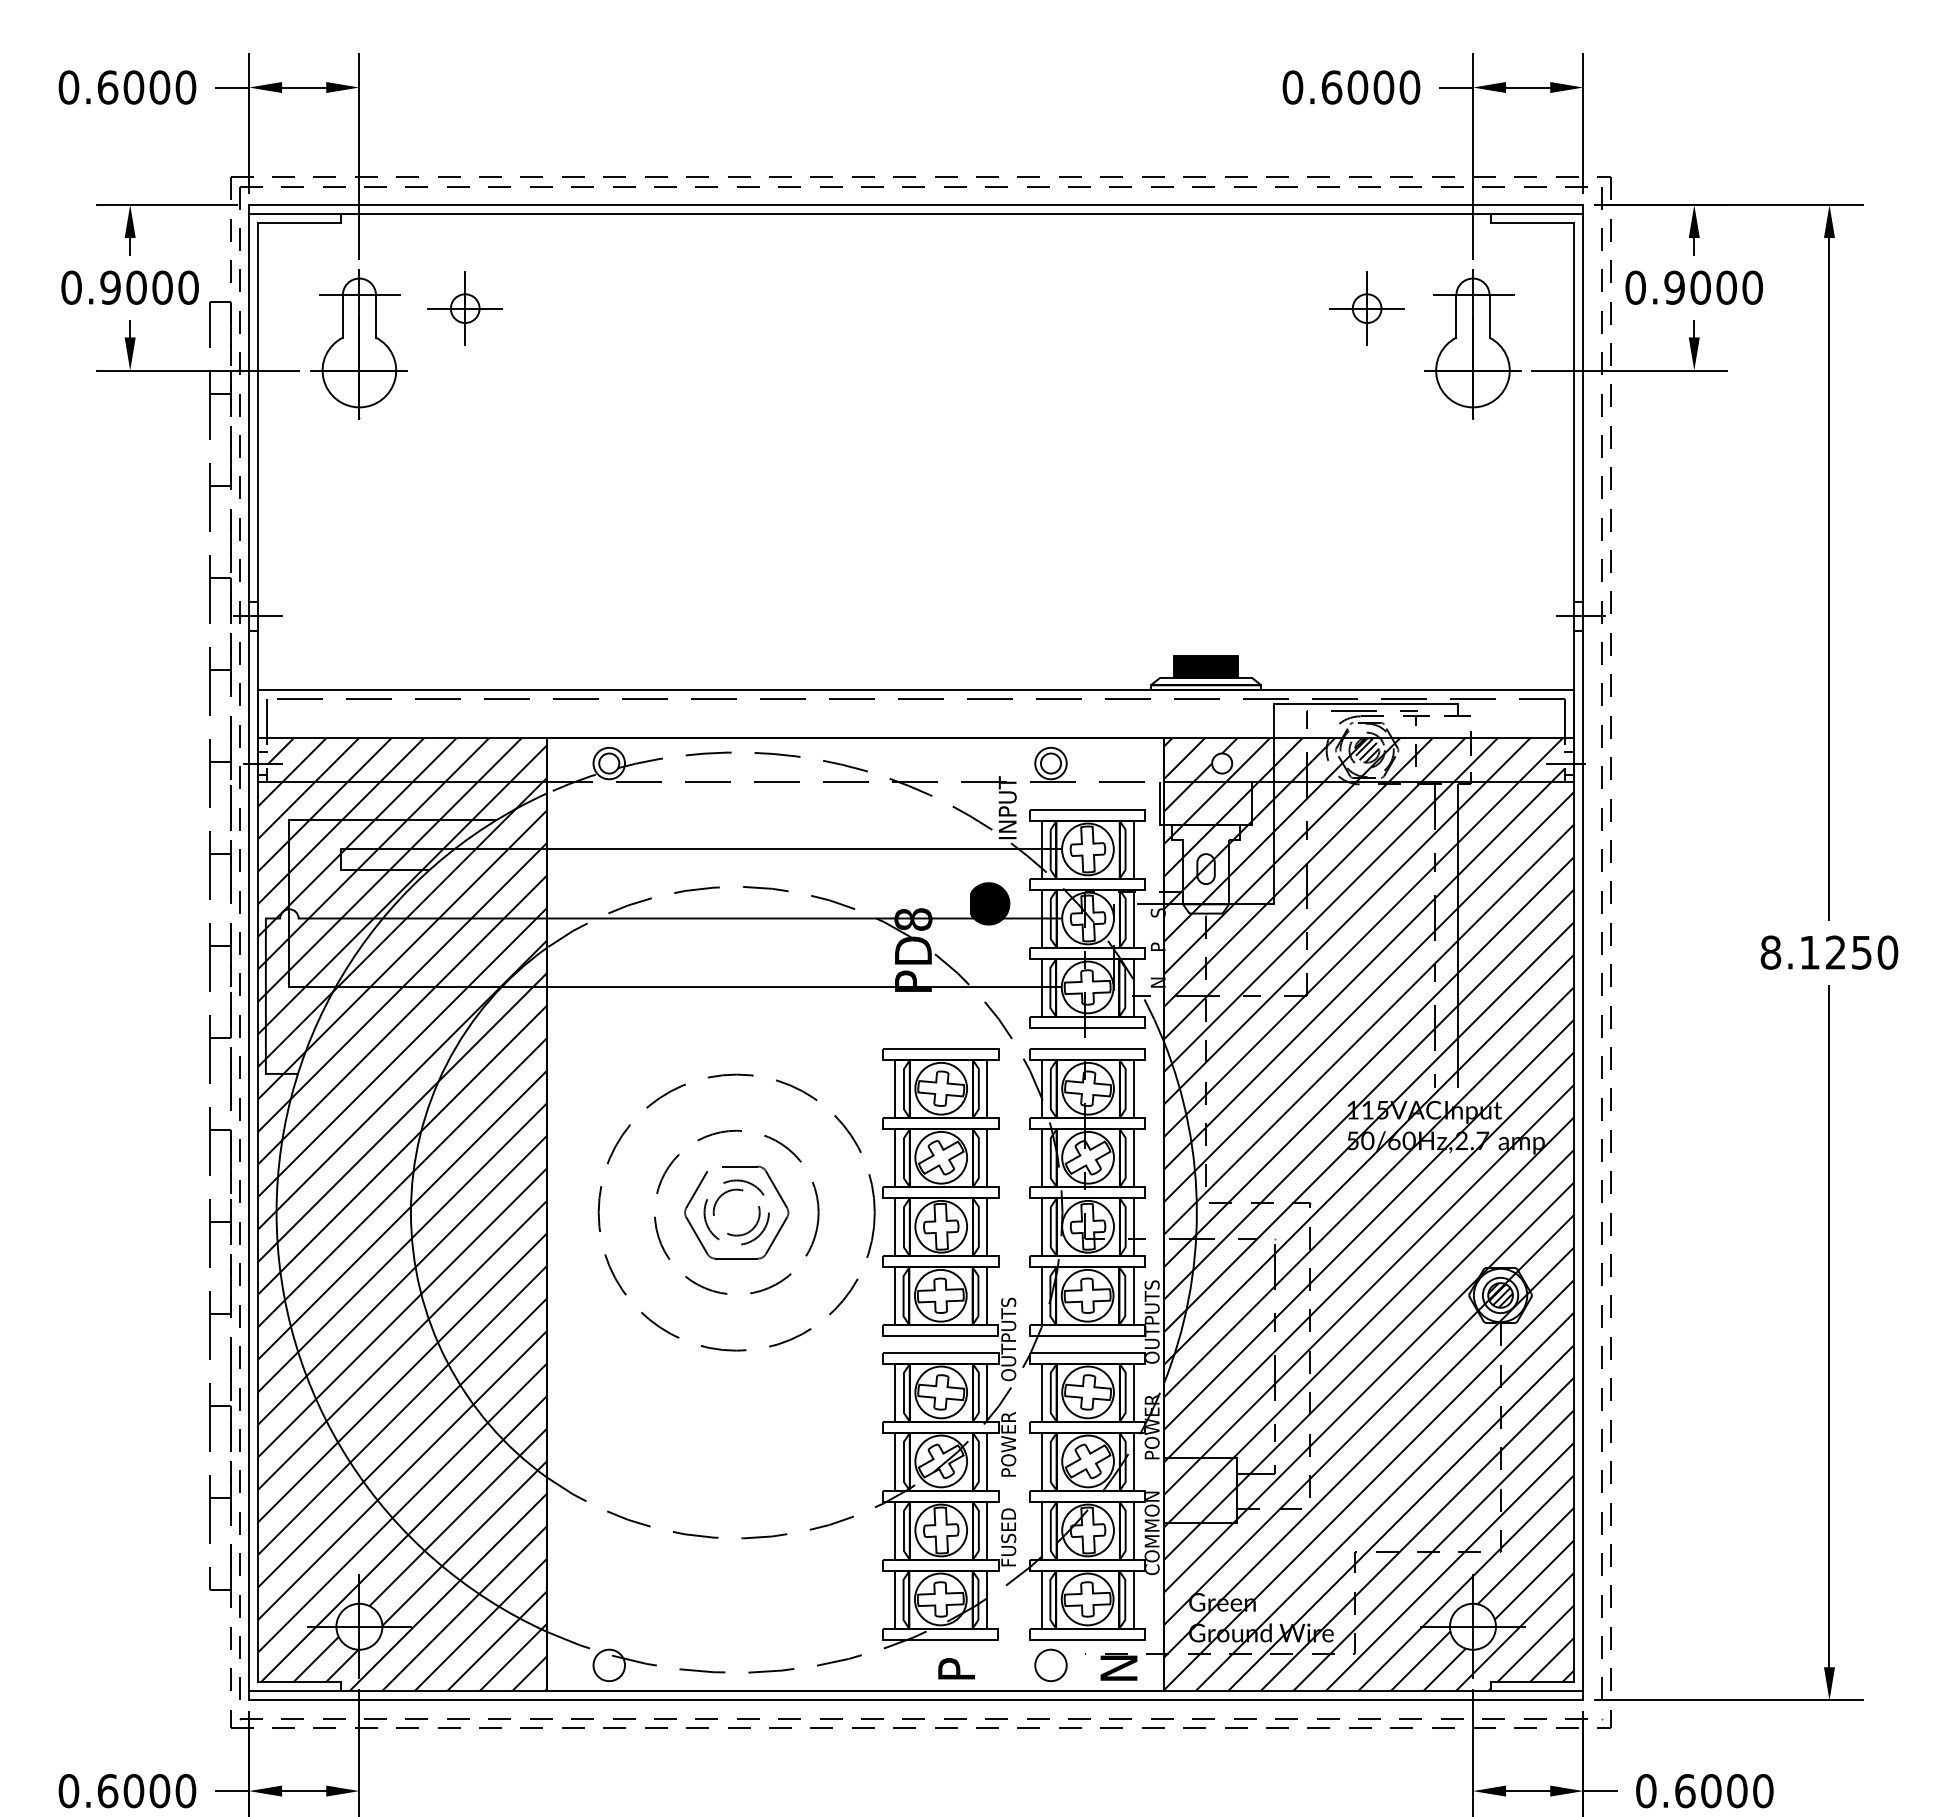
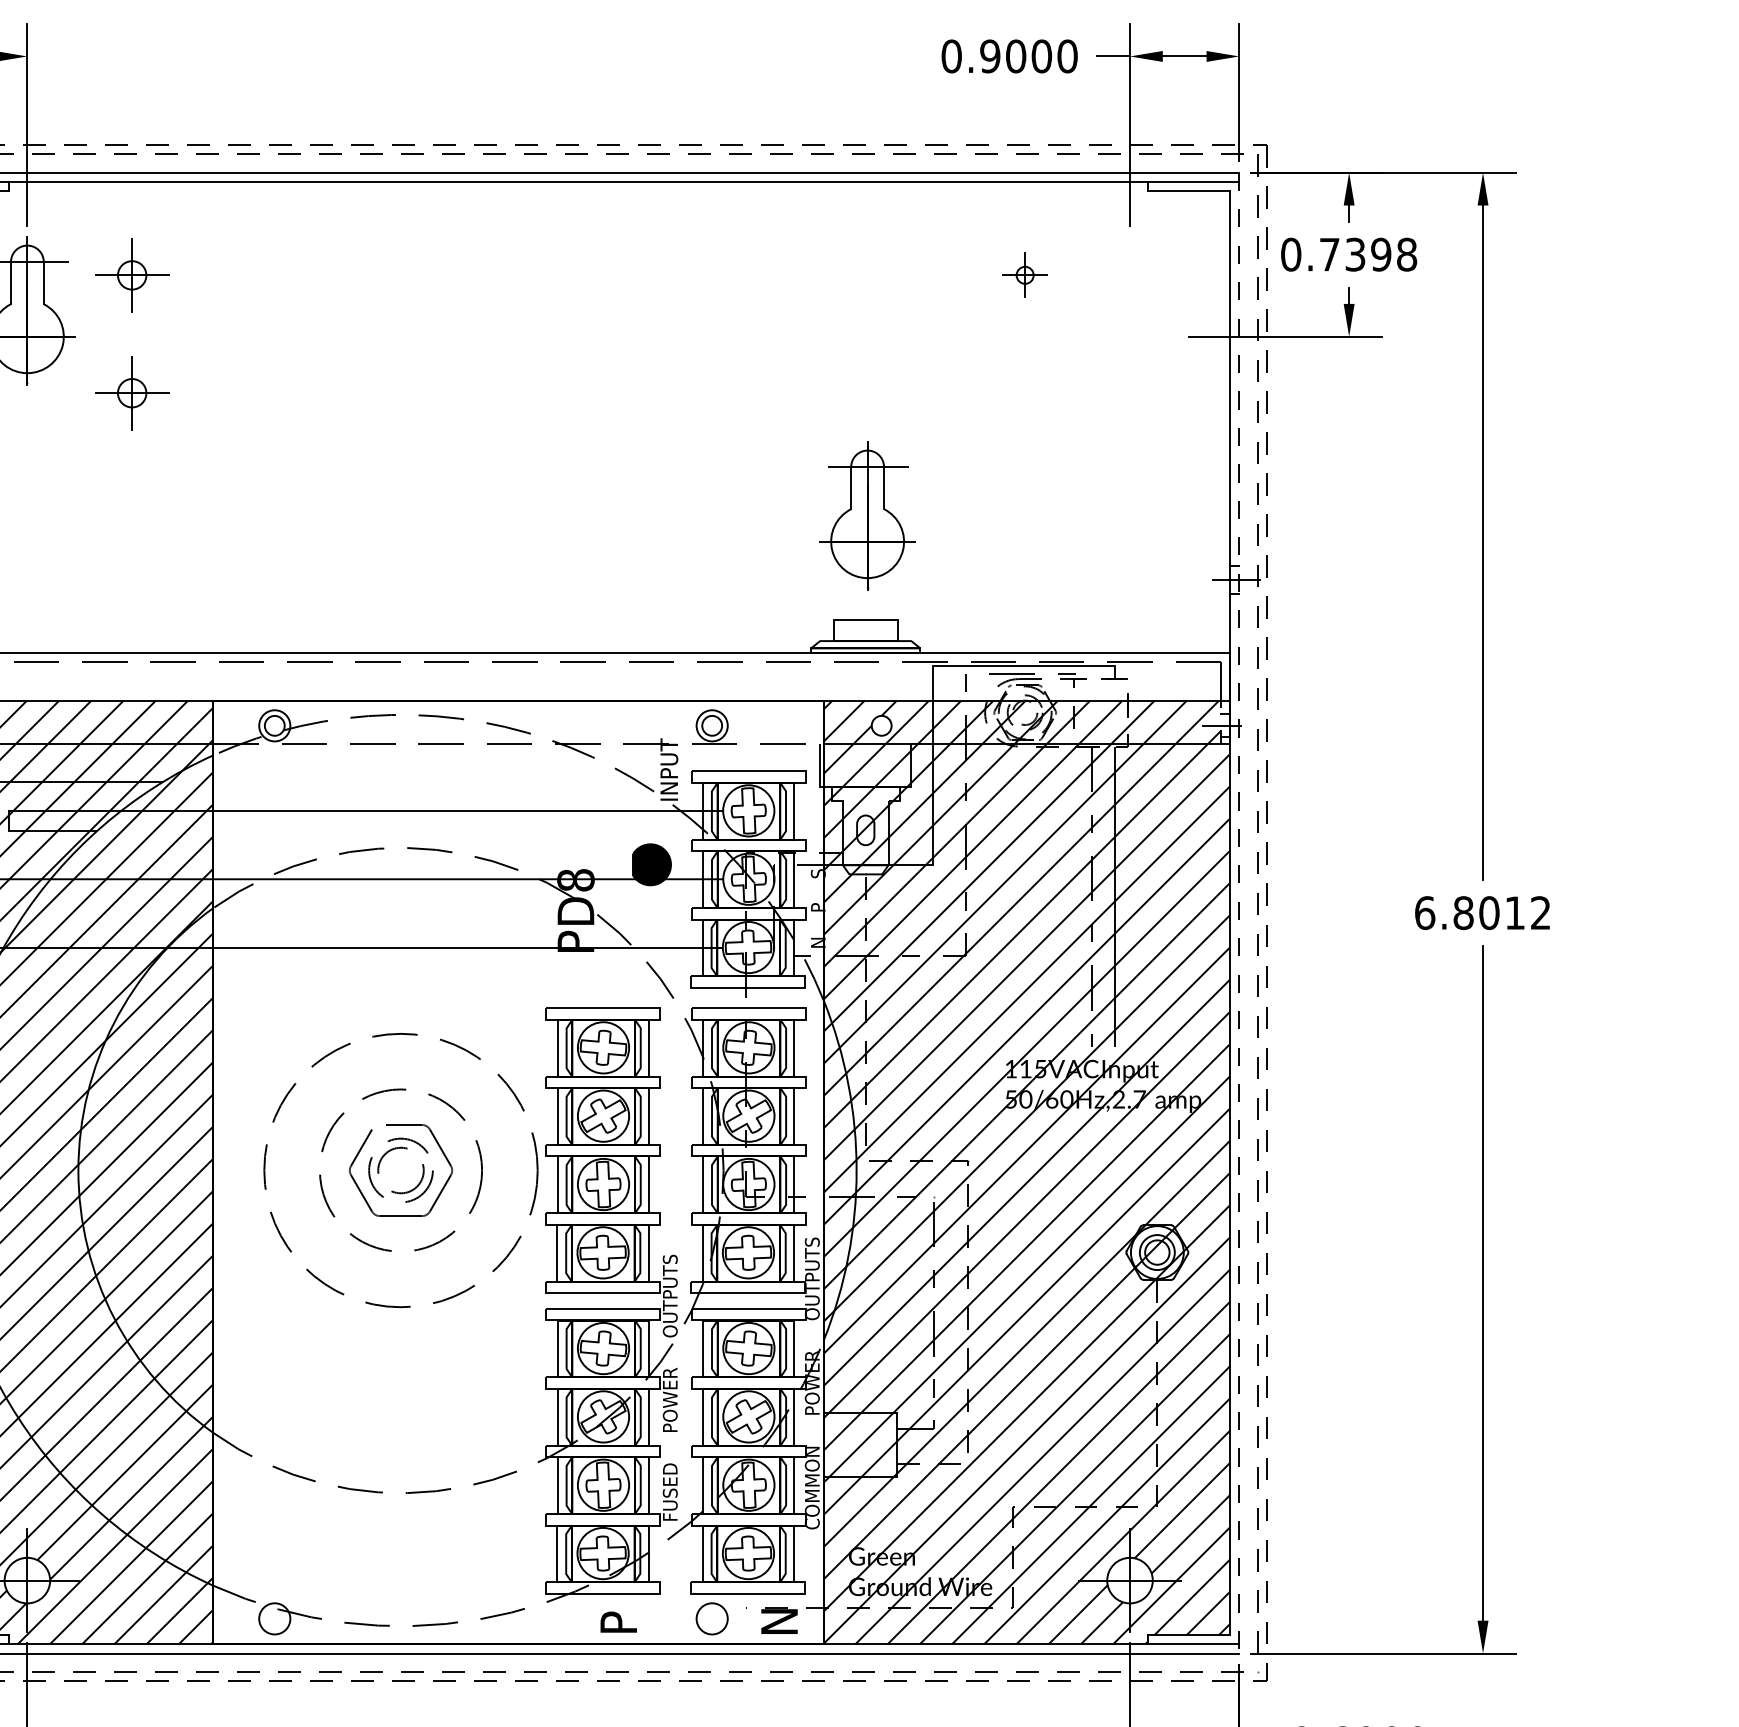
text: (1331, 87) -> (989, 56), 0.6000 -> 0.9000
text: (1713, 287) -> (1368, 254), 0.9000 -> 0.7398
part: (1366, 308) -> (1024, 275), size x0.6
part: (1472, 344) -> (867, 515), moved
part: (464, 427) -> (131, 393), added
fill: (1205, 666) -> (865, 629), removed
hatch: (1366, 750) -> (1024, 712), removed
line: (1583, 952) -> (1239, 912), solid -> dashed
text: (1829, 952) -> (1483, 912), 8.1250 -> 6.8012
hatch: (1500, 1295) -> (1157, 1252), removed

